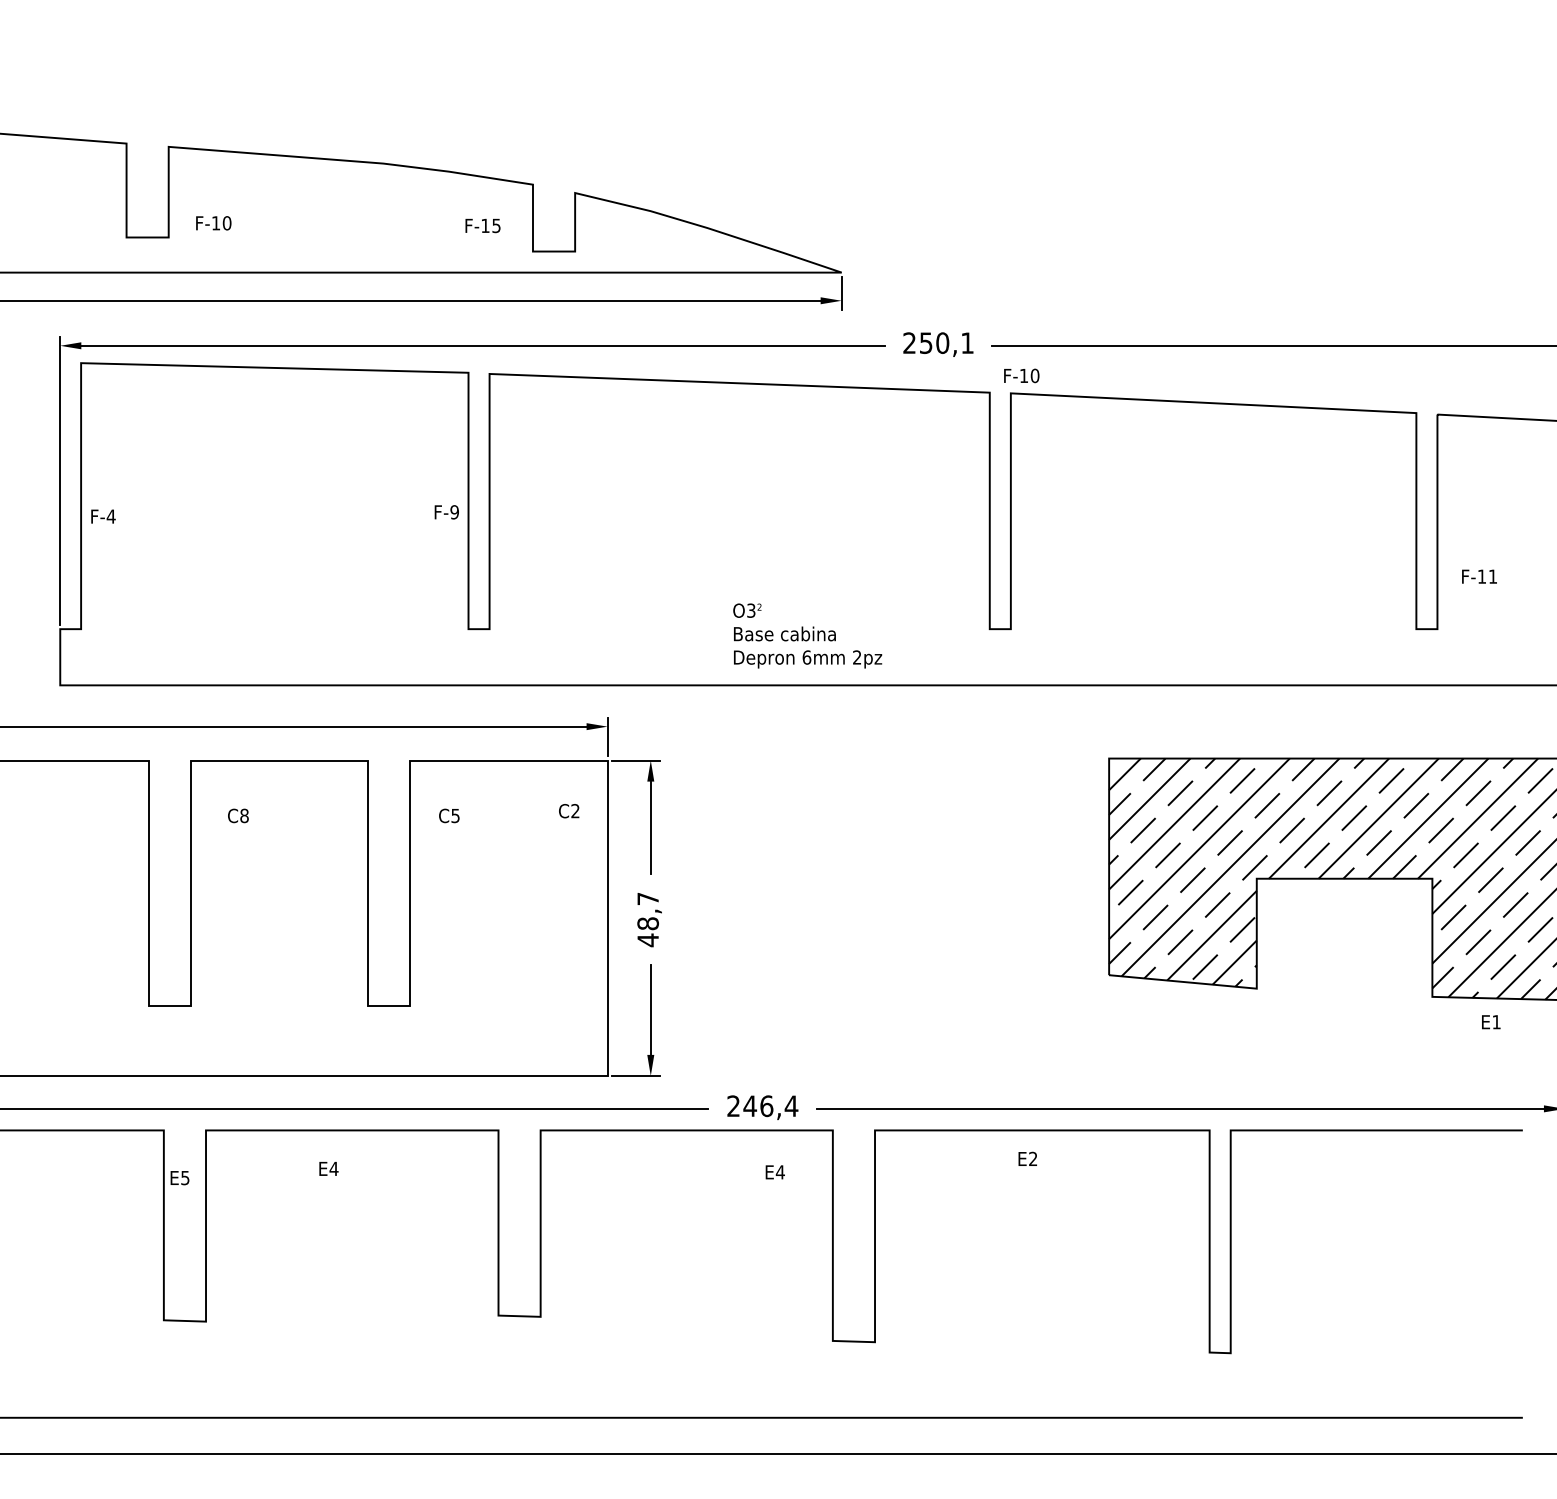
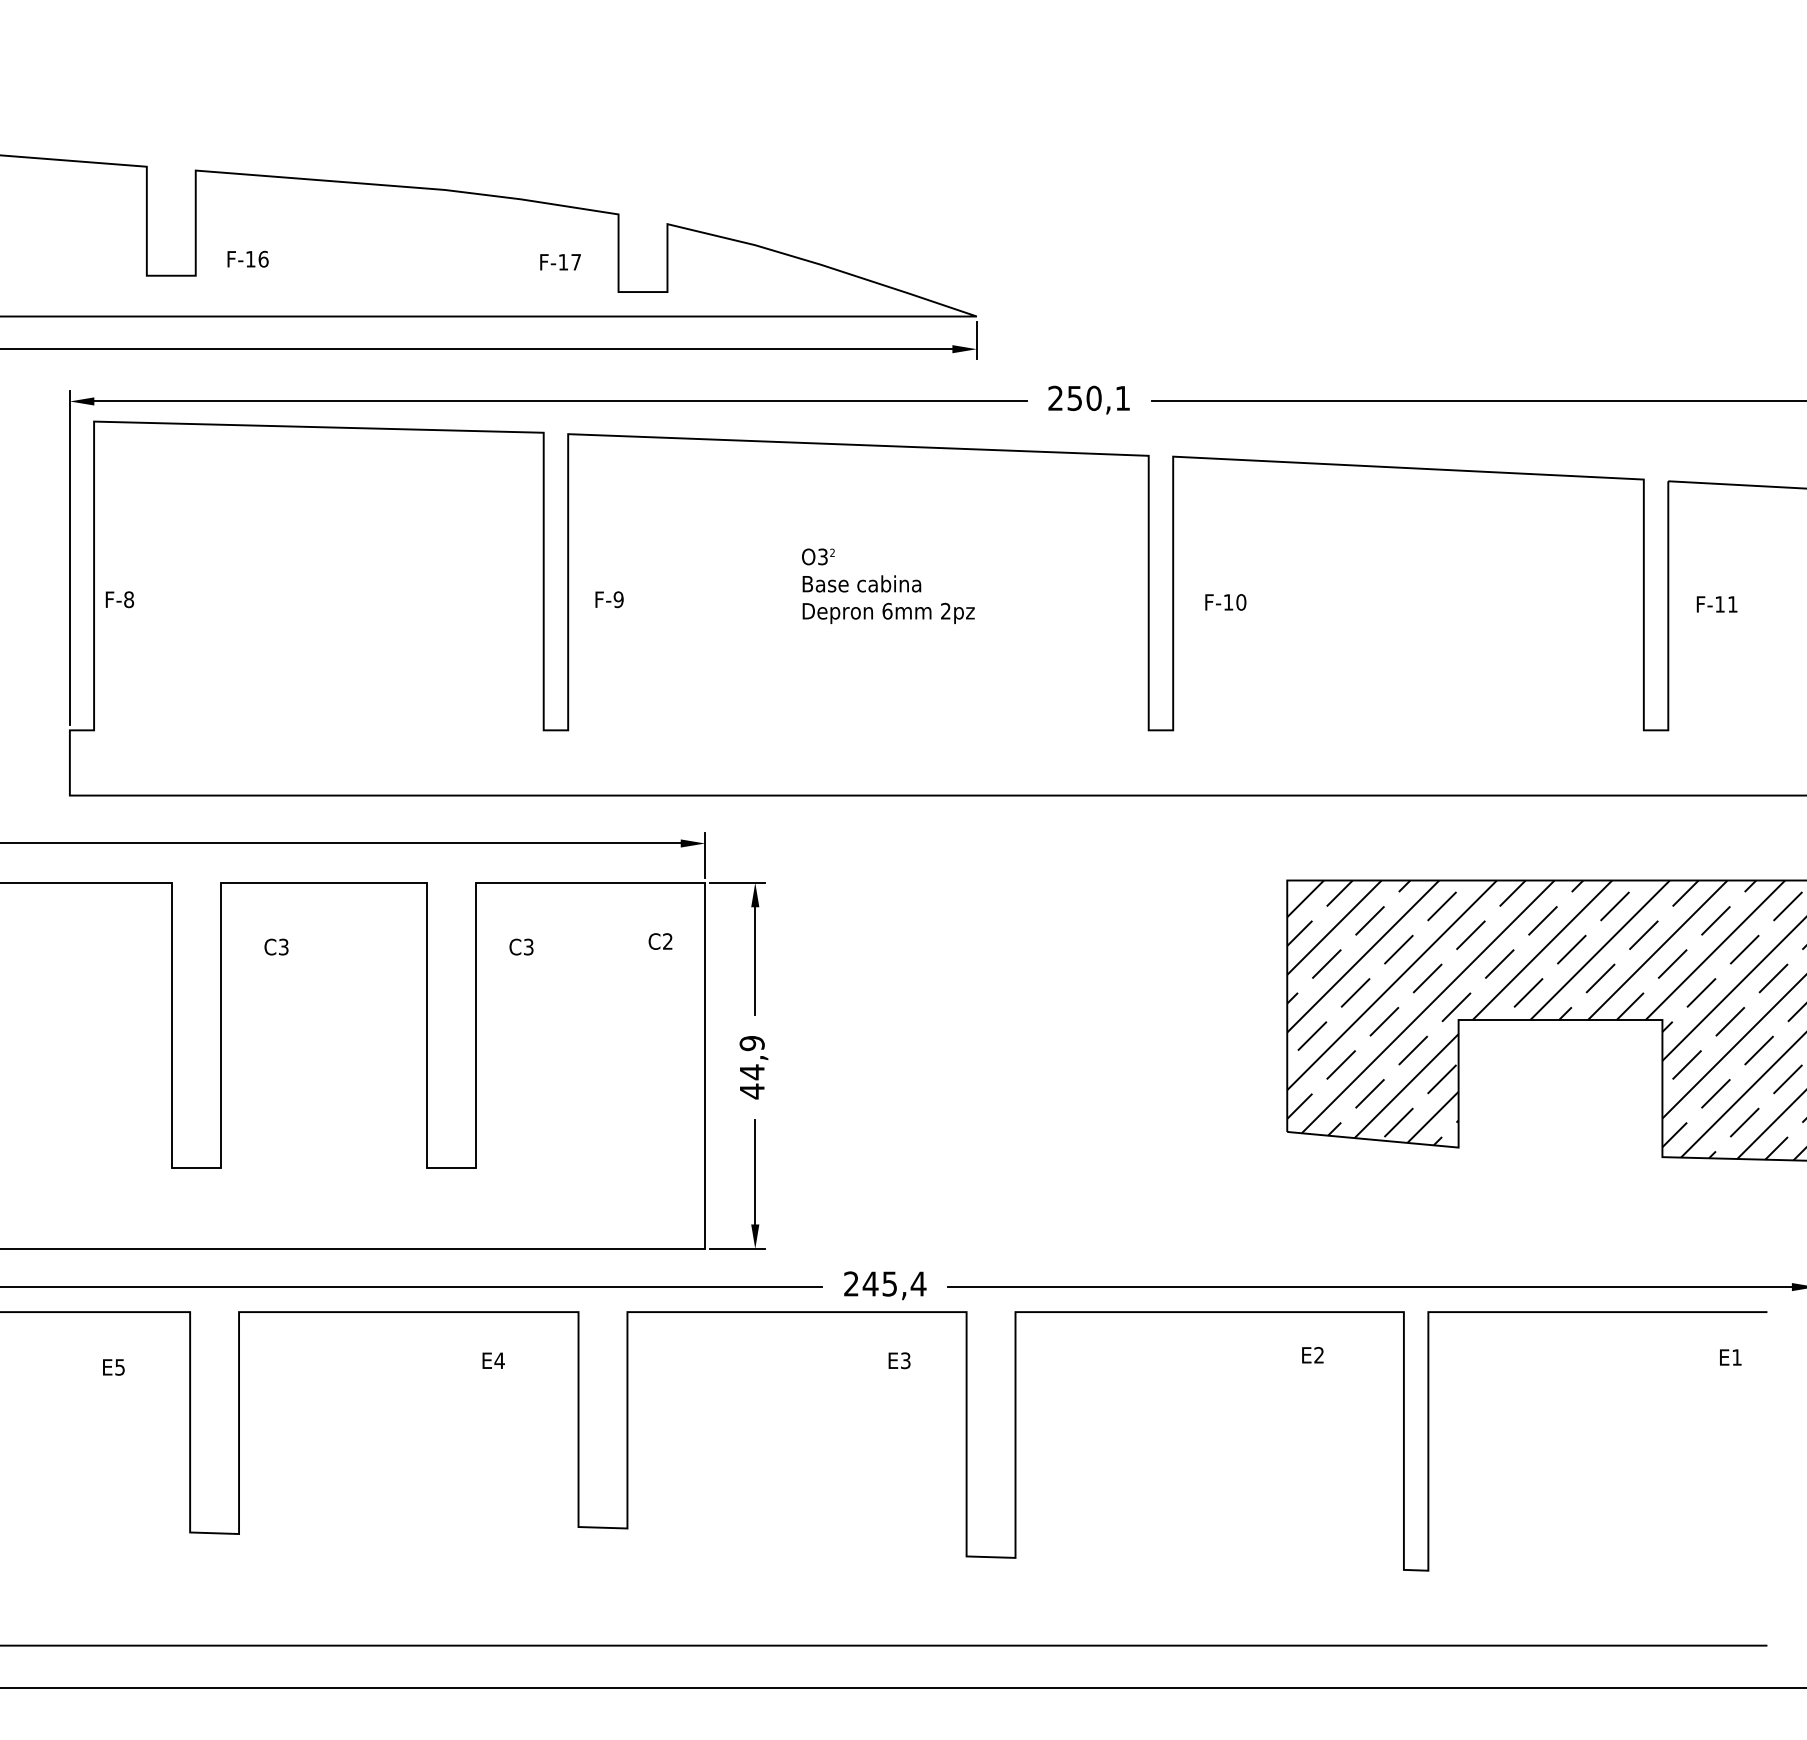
text: (227, 222) -> (263, 258), F-10 -> F-16
text: (495, 226) -> (575, 262), F-15 -> F-17
text: (1021, 375) -> (1225, 602), moved
text: (446, 512) -> (609, 599), moved
text: (110, 516) -> (128, 599), F-4 -> F-8
text: (1478, 576) -> (1716, 604), moved
text: (807, 635) -> (888, 585), moved
text: (244, 815) -> (283, 946), C8 -> C3
text: (455, 815) -> (528, 946), C5 -> C3
text: (647, 911) -> (751, 1058), 48,7 -> 44,9
text: (1491, 1022) -> (1730, 1357), moved
text: (766, 1105) -> (889, 1283), 246,4 -> 245,4
text: (1027, 1159) -> (1312, 1355), moved
text: (328, 1168) -> (493, 1360), moved
text: (780, 1172) -> (905, 1360), E4 -> E3
text: (179, 1178) -> (113, 1367), moved

